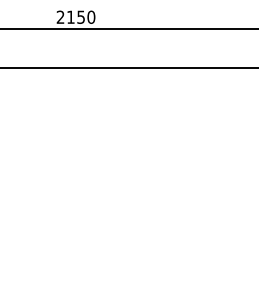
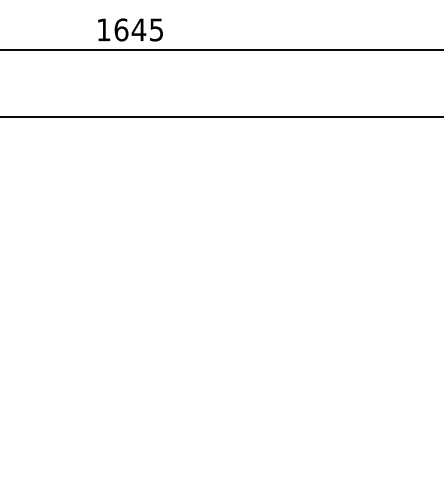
text: (75, 16) -> (129, 28), 2150 -> 1645

